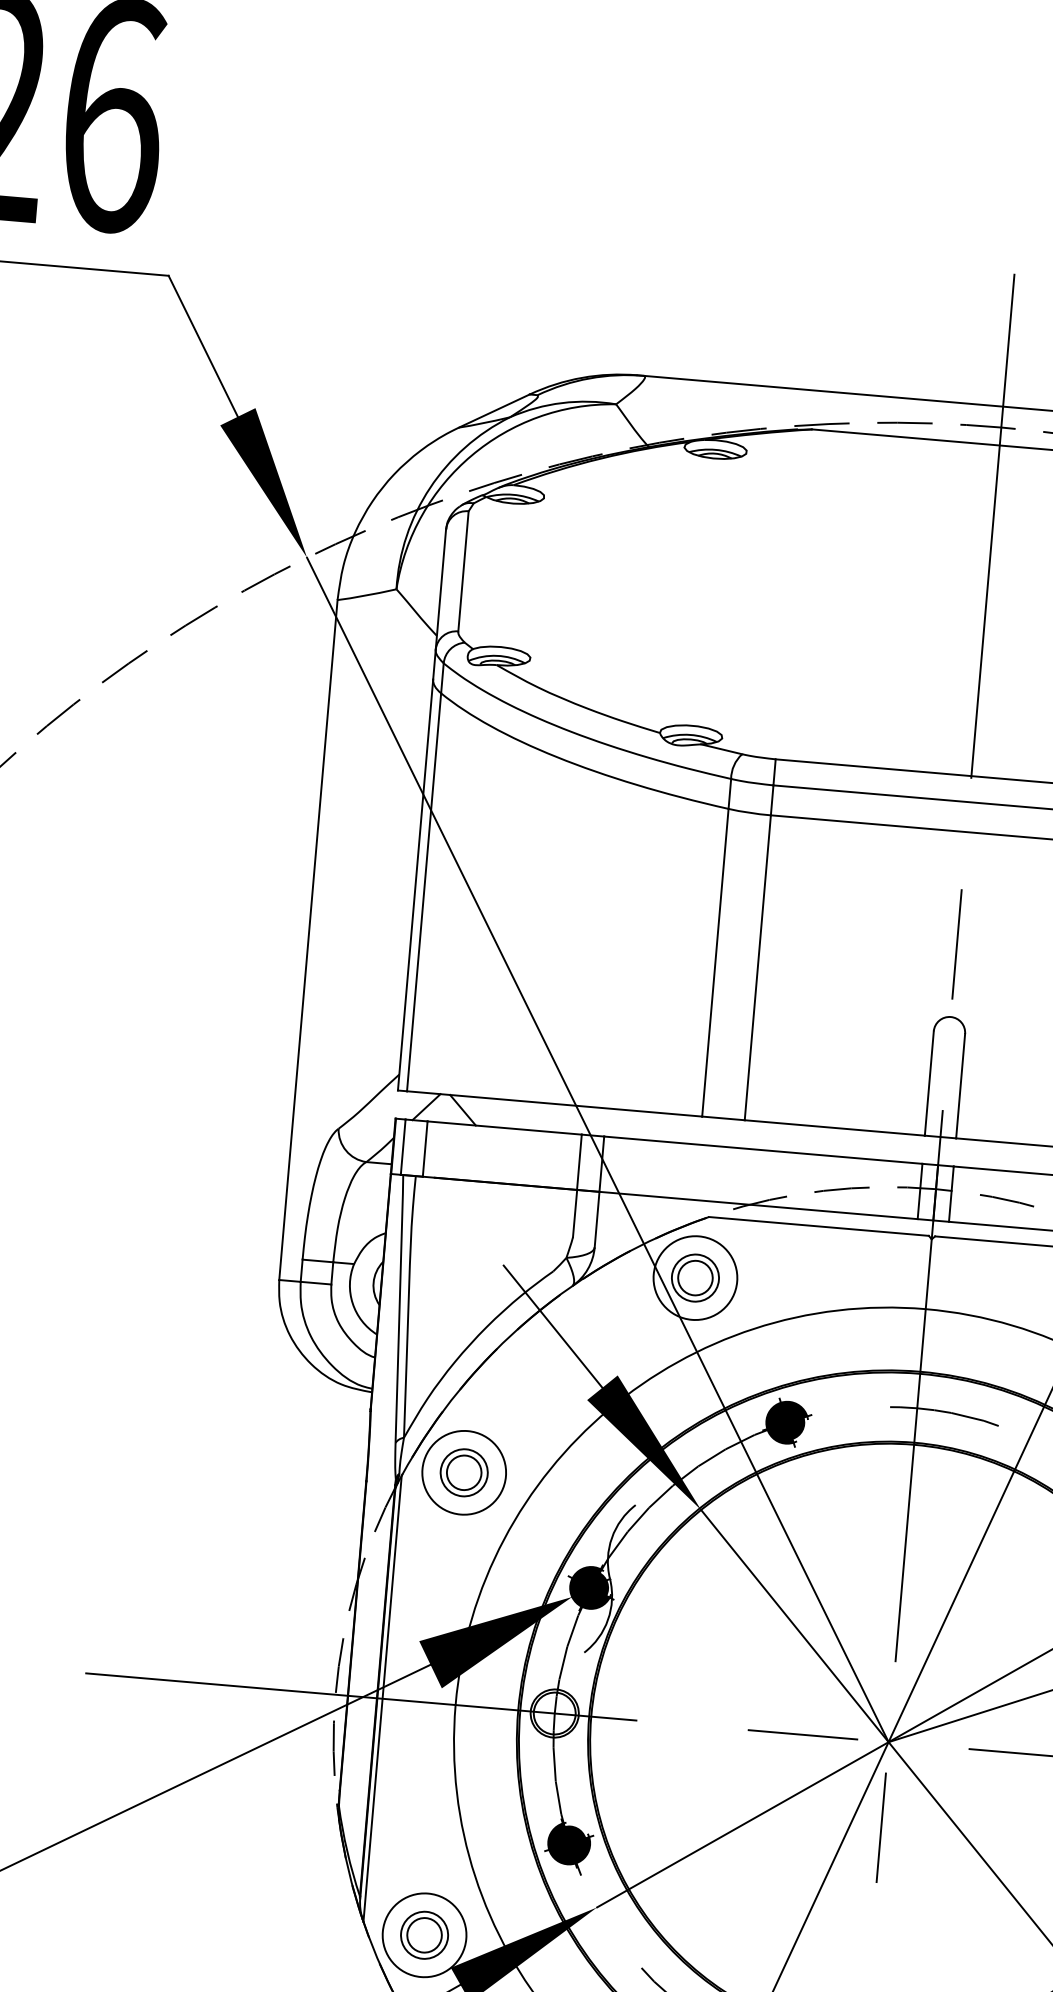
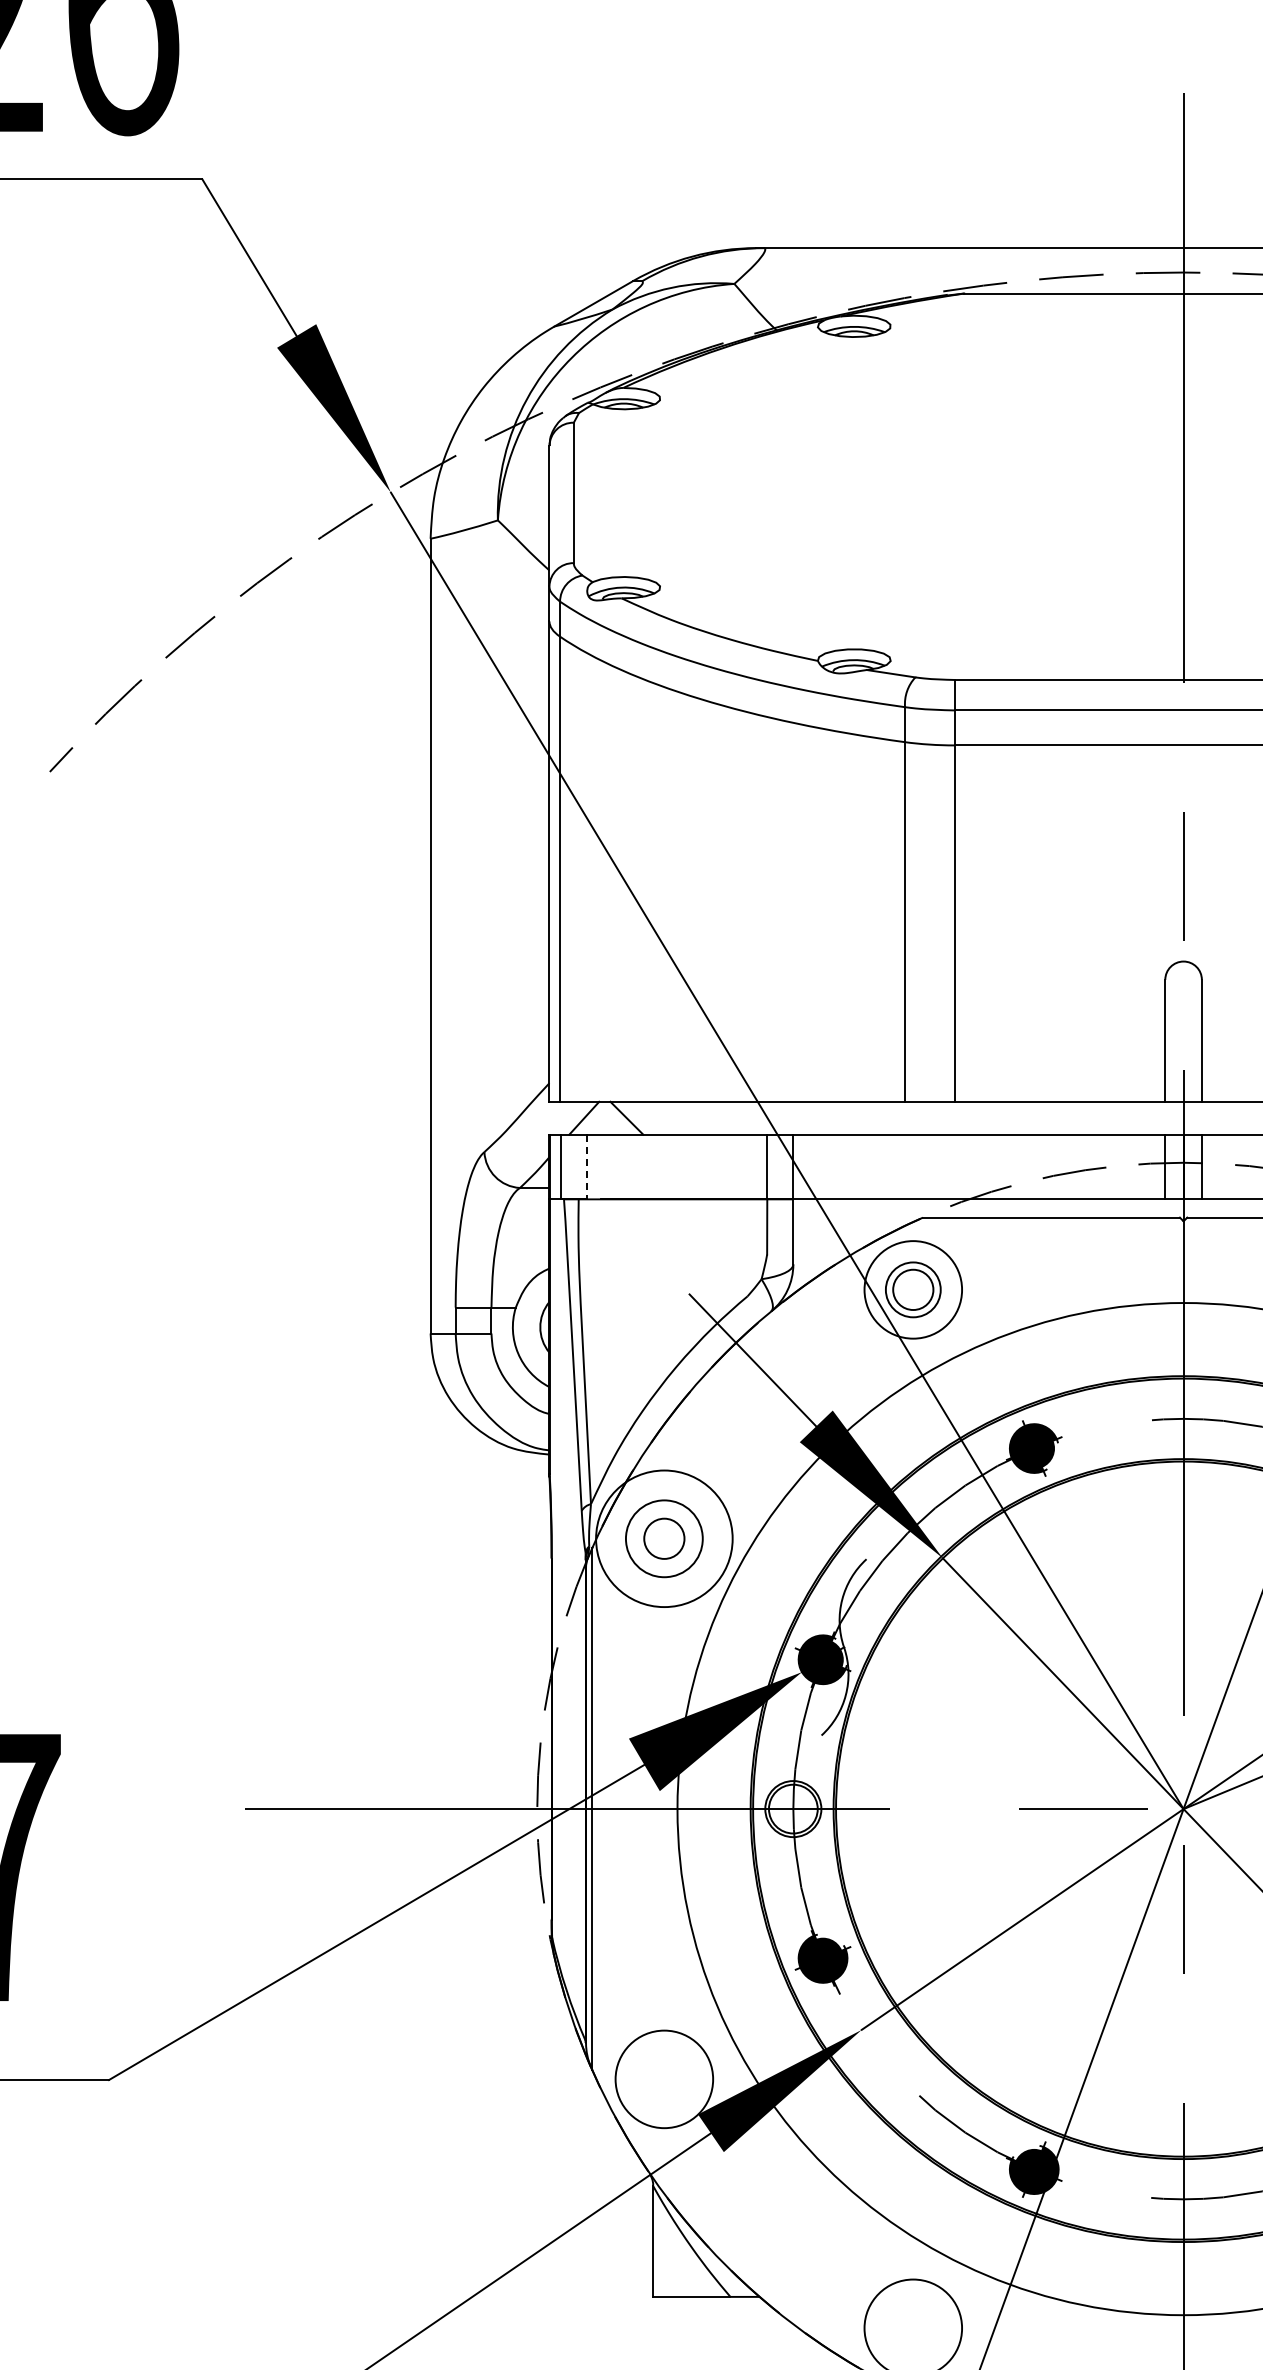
line: (424, 1149) -> (586, 1167), solid -> dashed
circle: (463, 1472) -> (663, 1538), size x1.4
circle: (464, 1472) -> (664, 1538), size x1.4
part: (424, 1935) -> (664, 2079), removed

